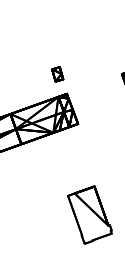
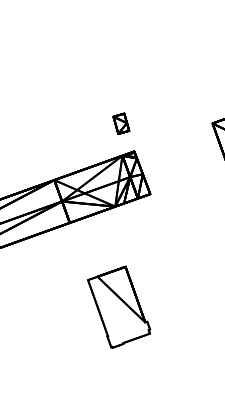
part: (89, 214) -> (118, 306), moved

